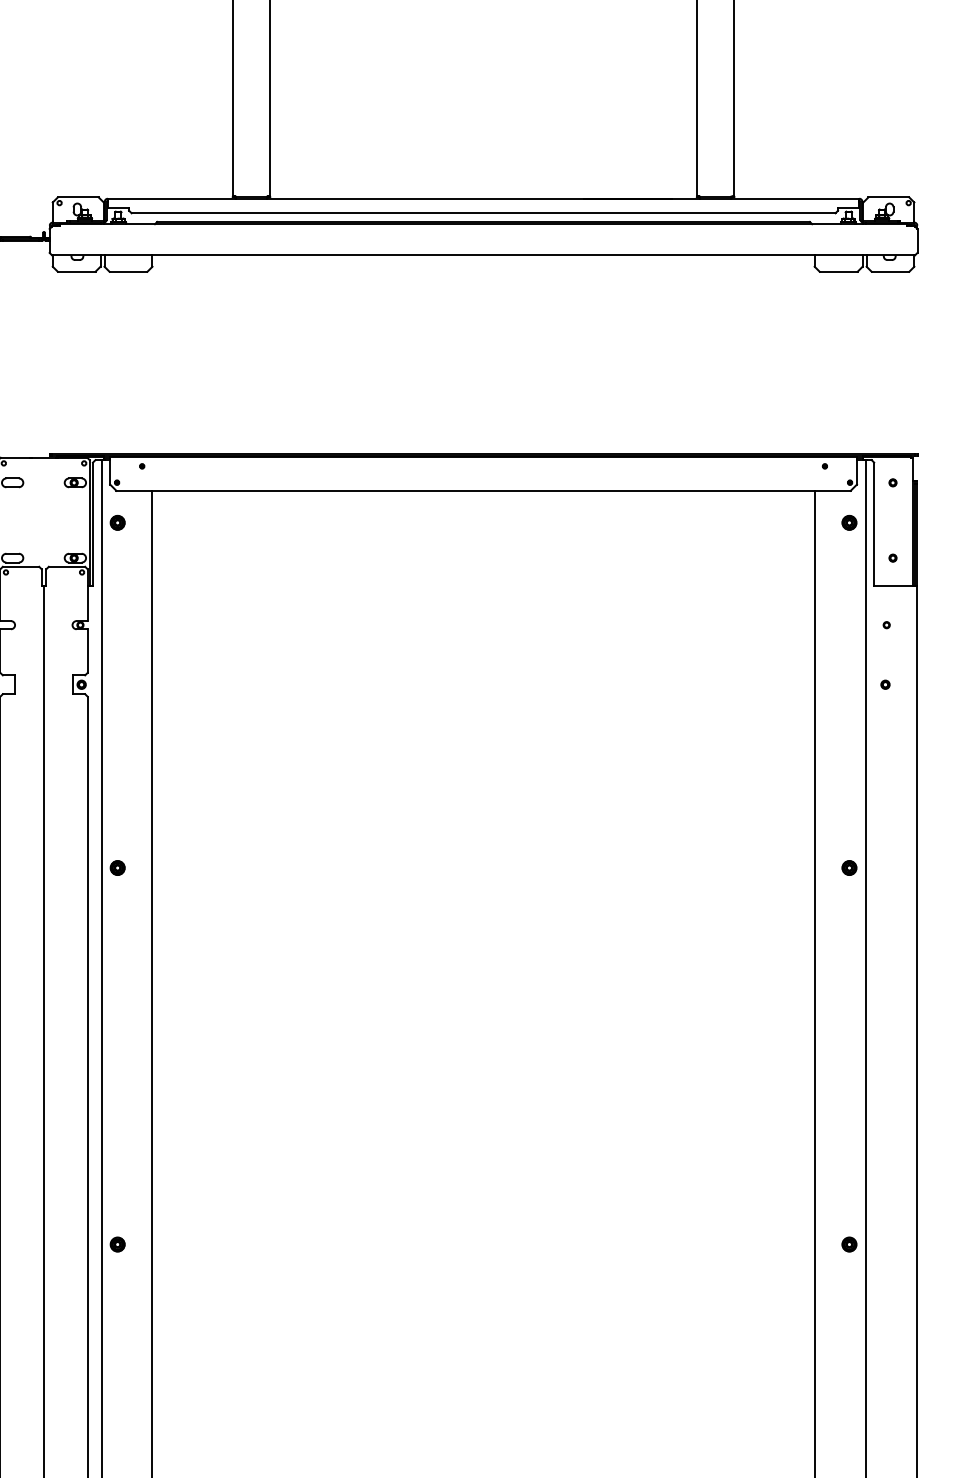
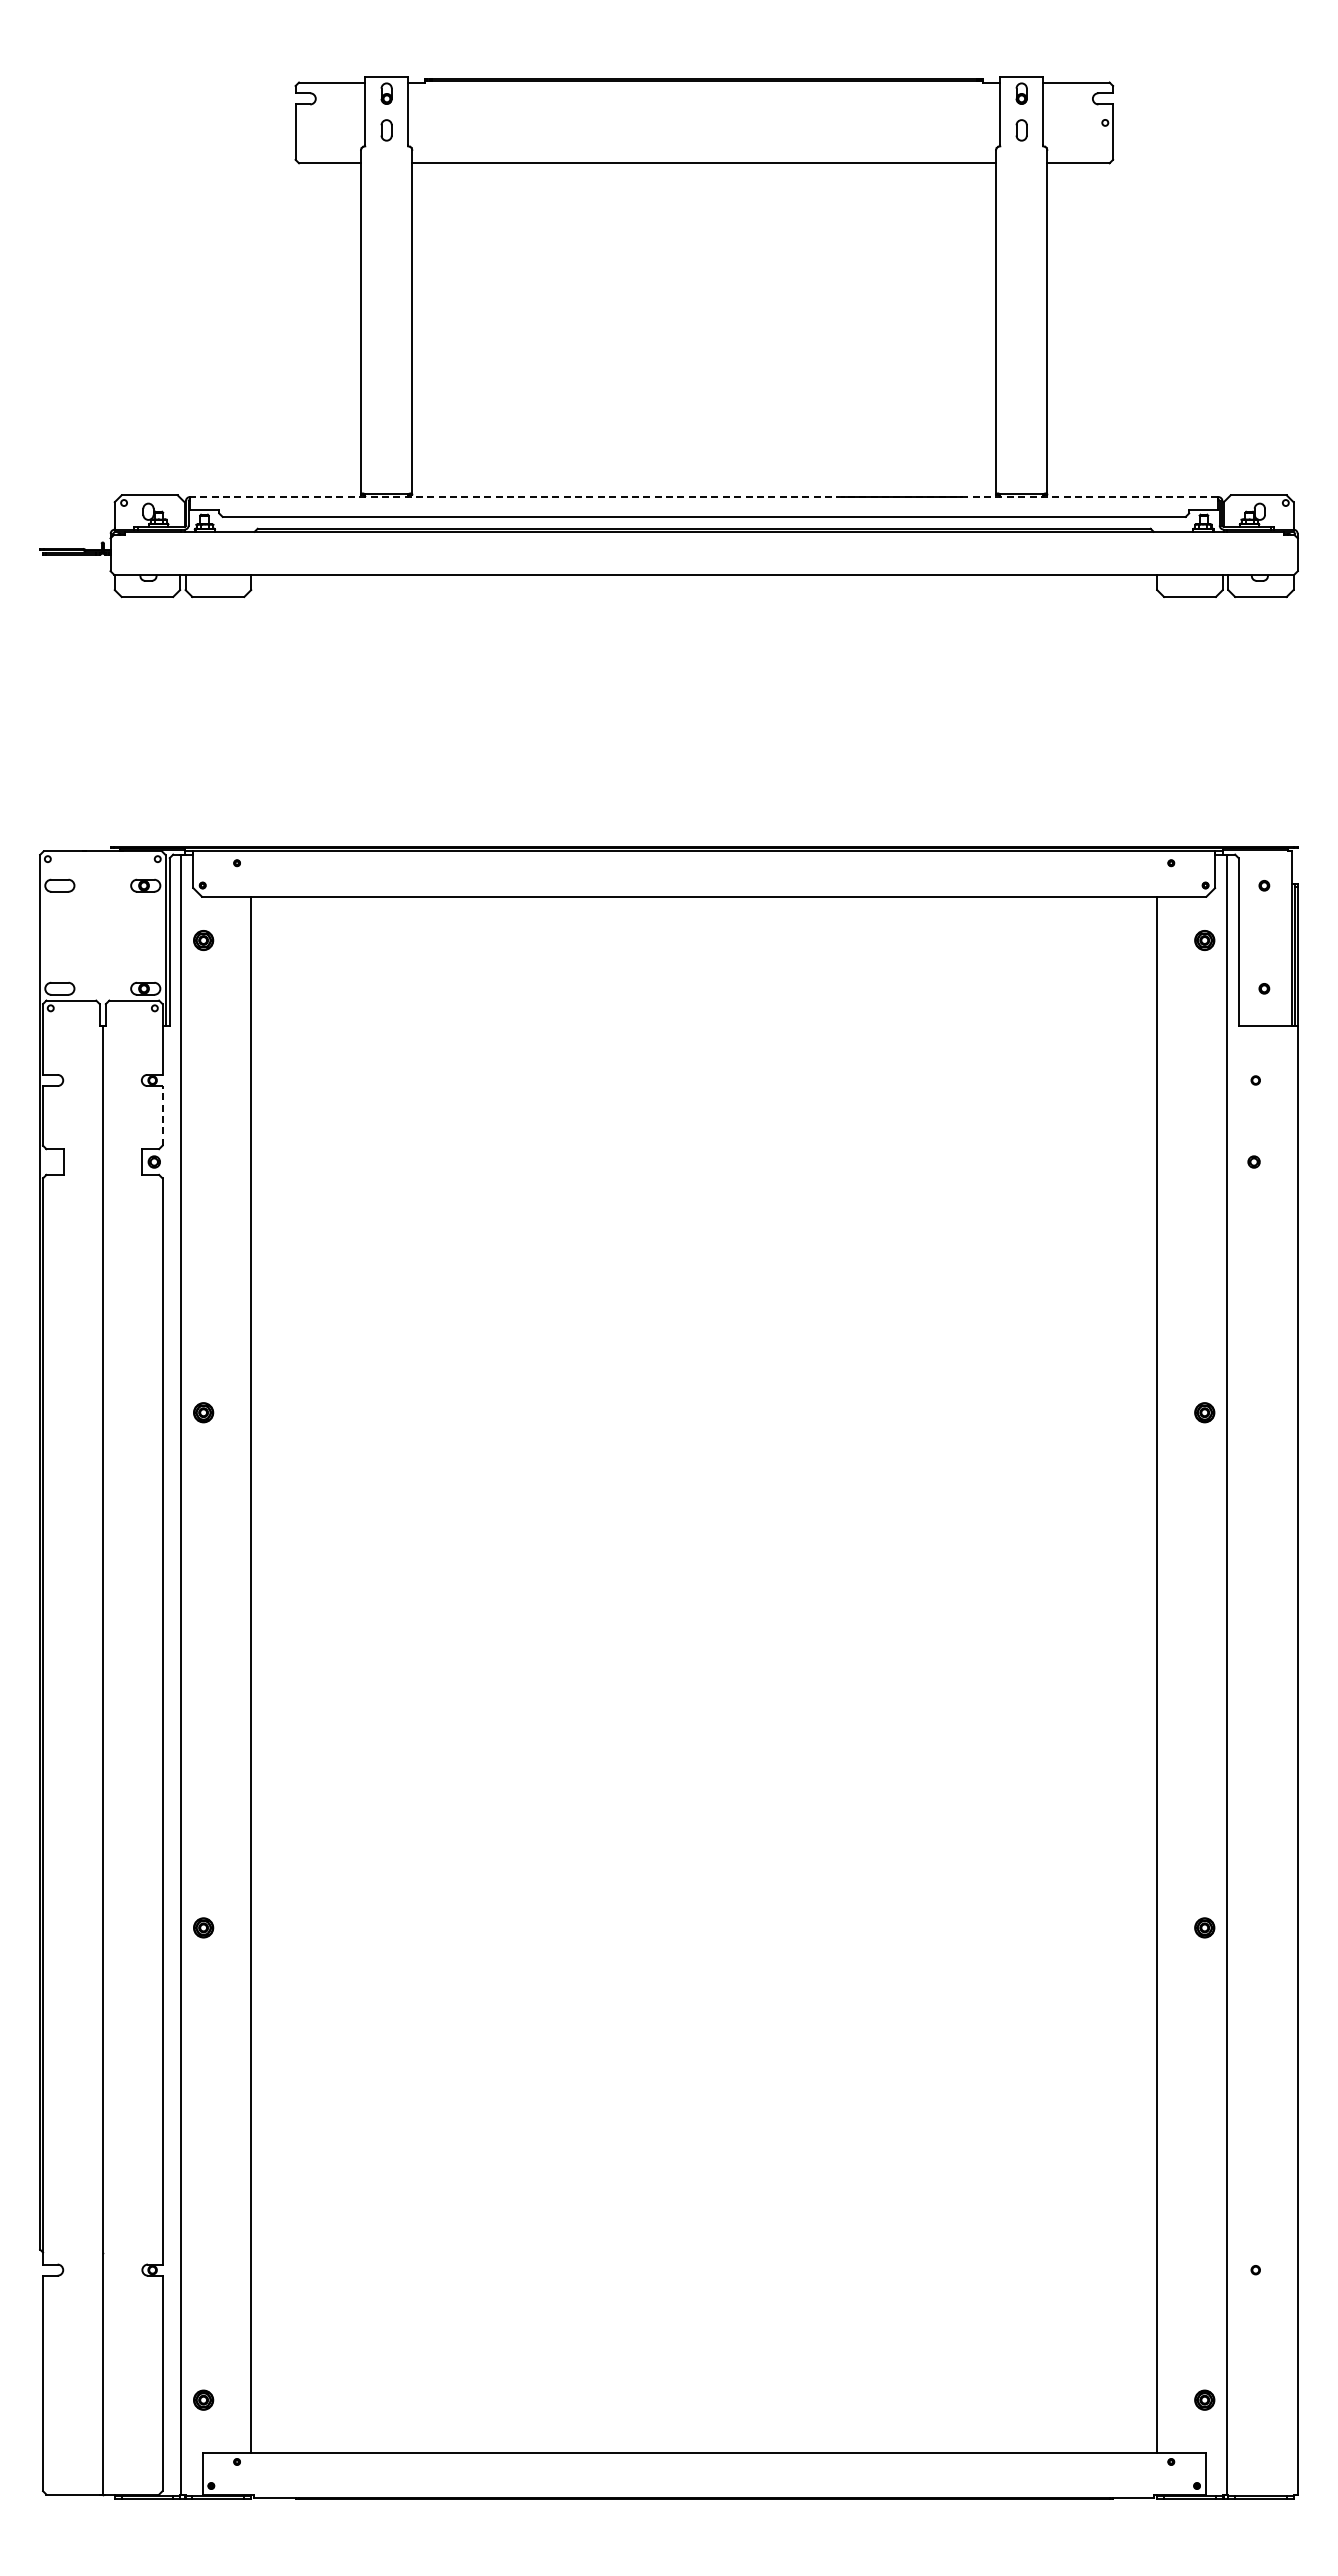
line: (483, 199) -> (703, 497), solid -> dashed
line: (87, 650) -> (162, 1115), solid -> dashed

